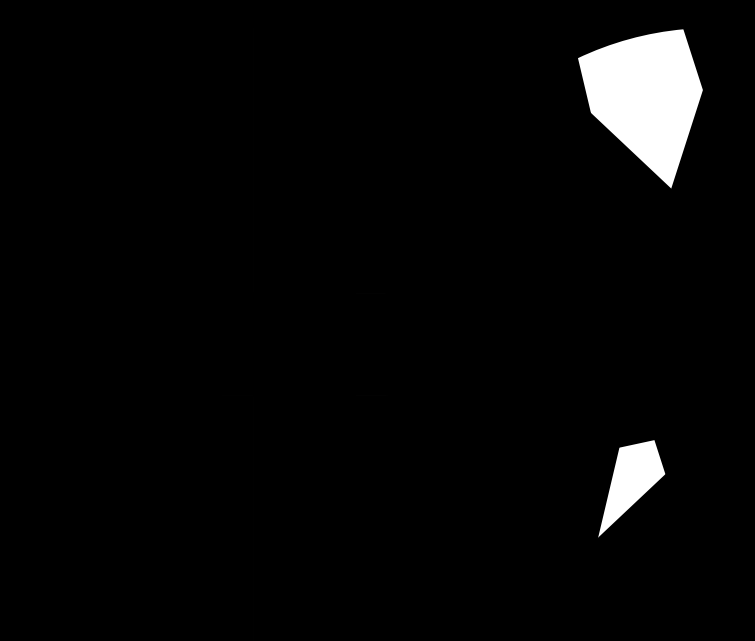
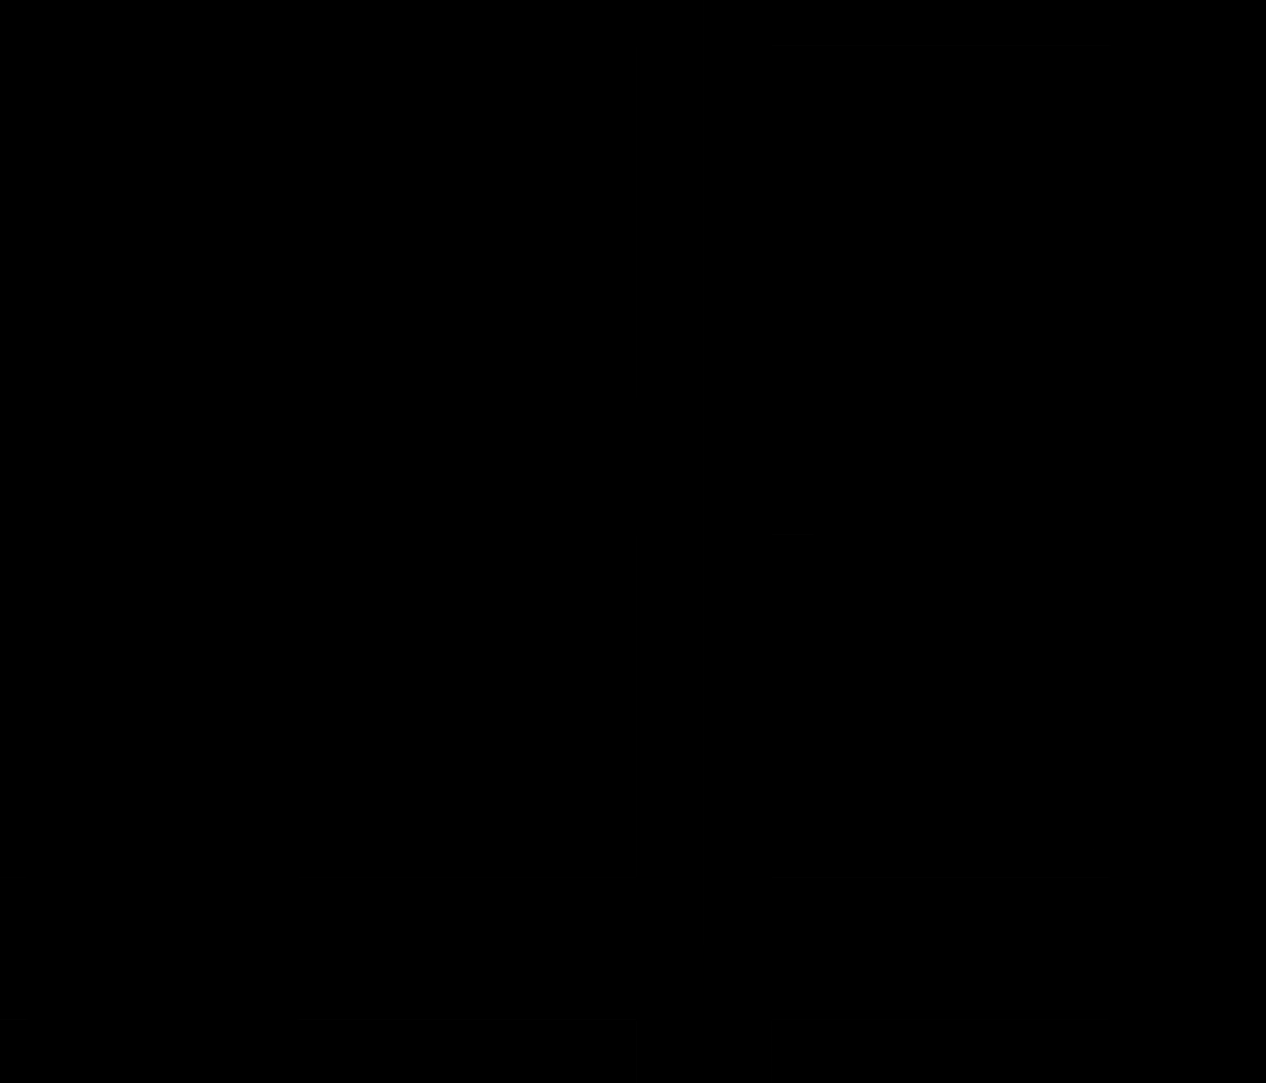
fill: (640, 109) -> (1149, 154), added
fill: (631, 489) -> (1137, 659), added

